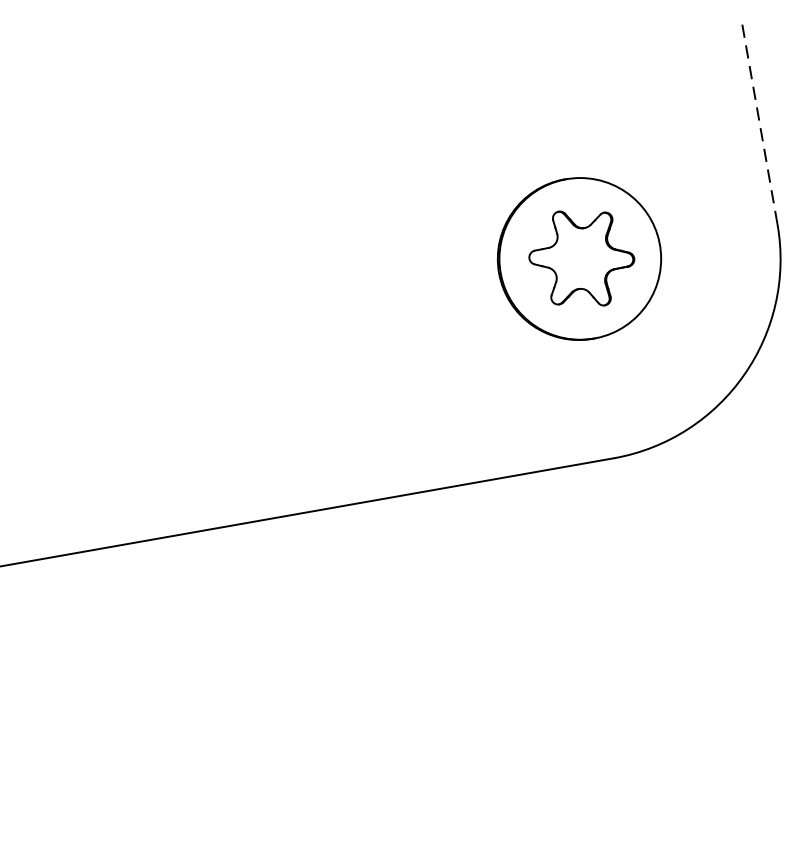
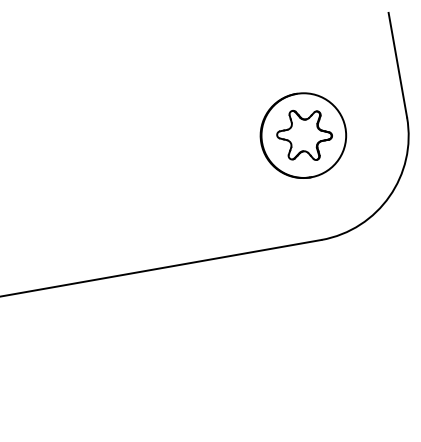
line: (759, 123) -> (397, 64), dashed -> solid

